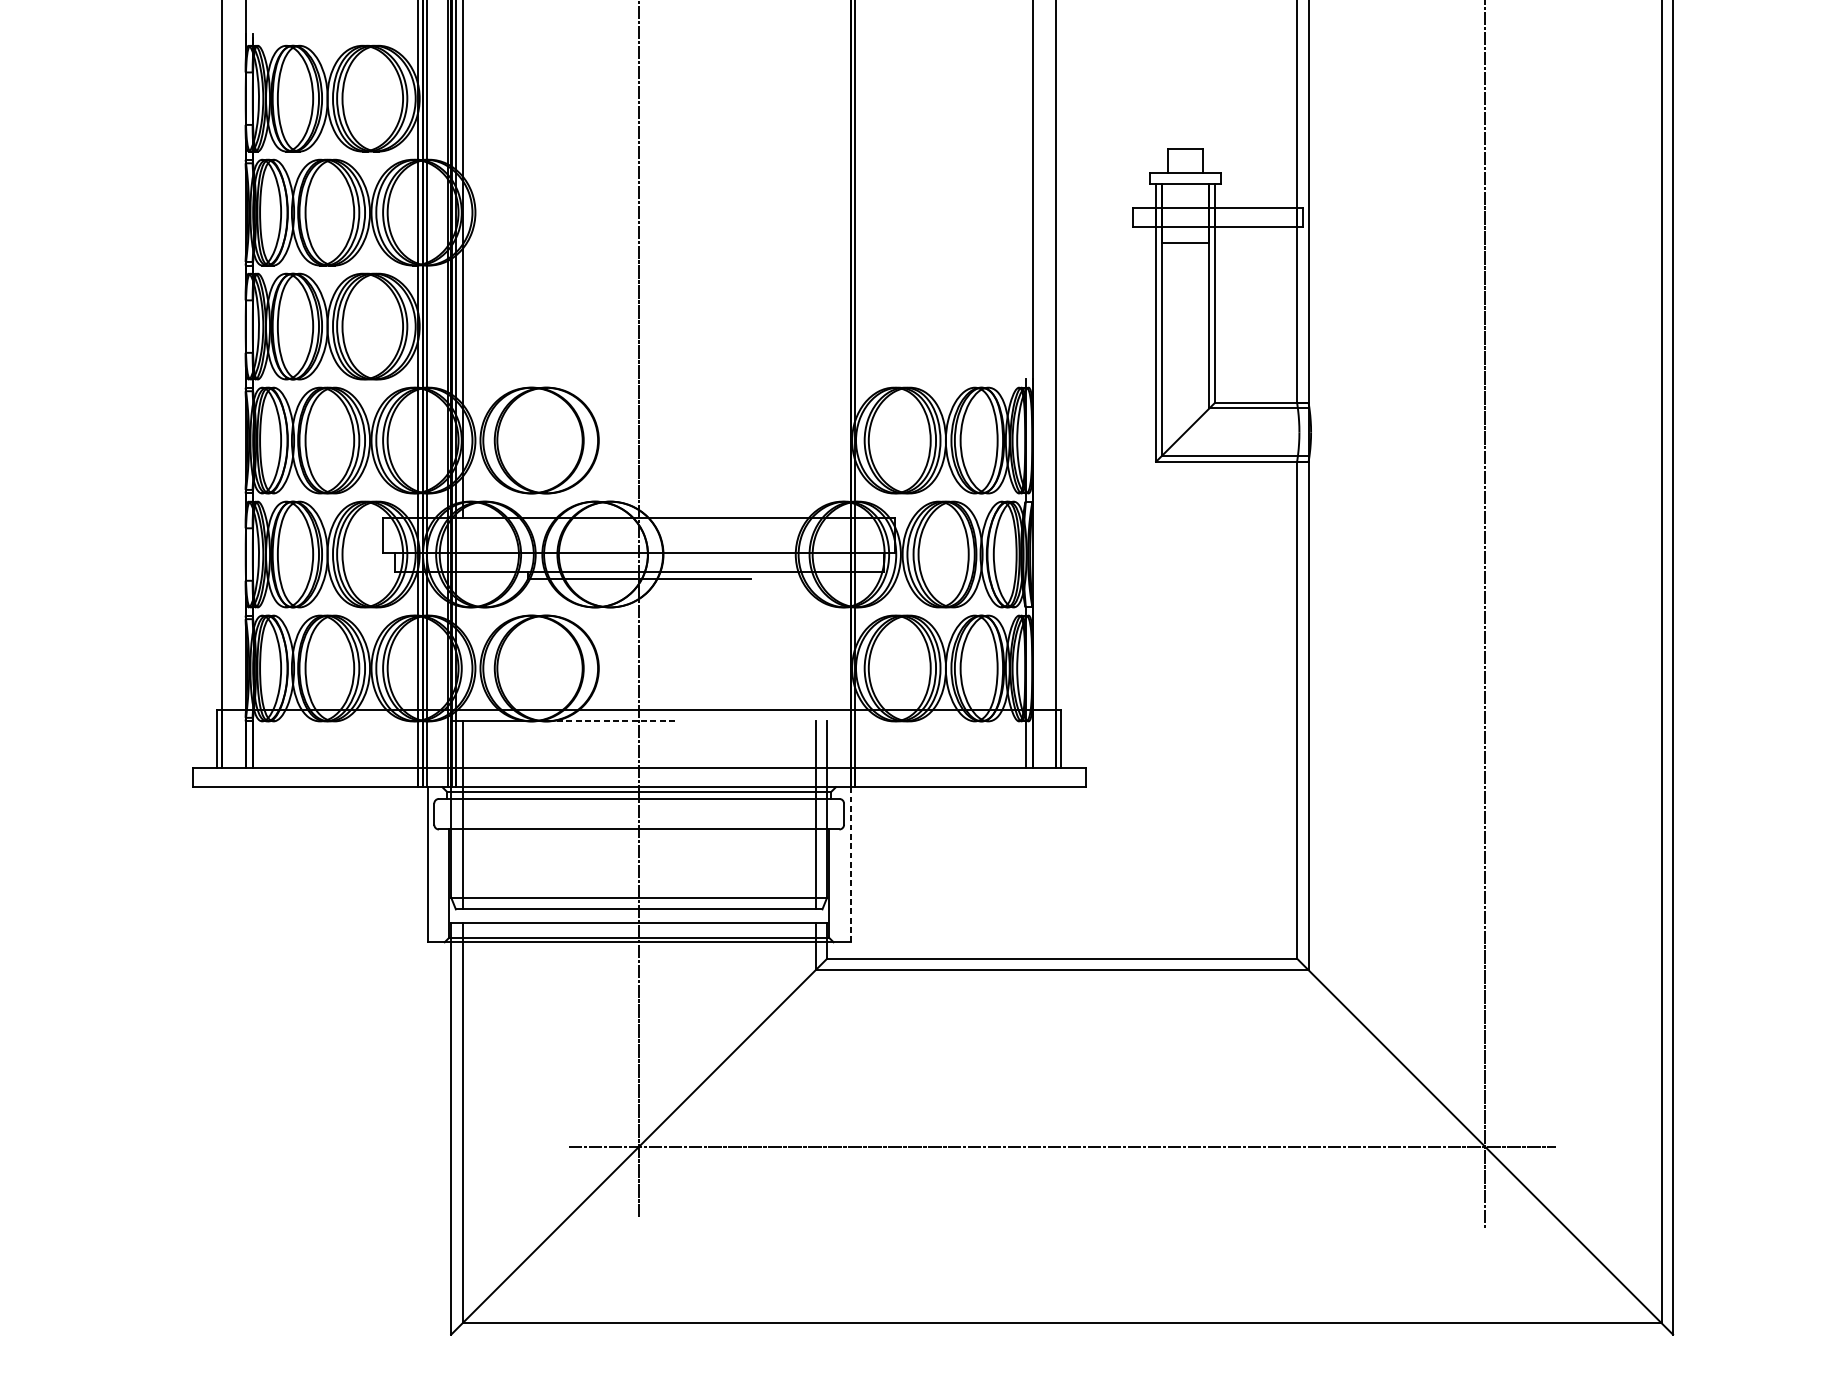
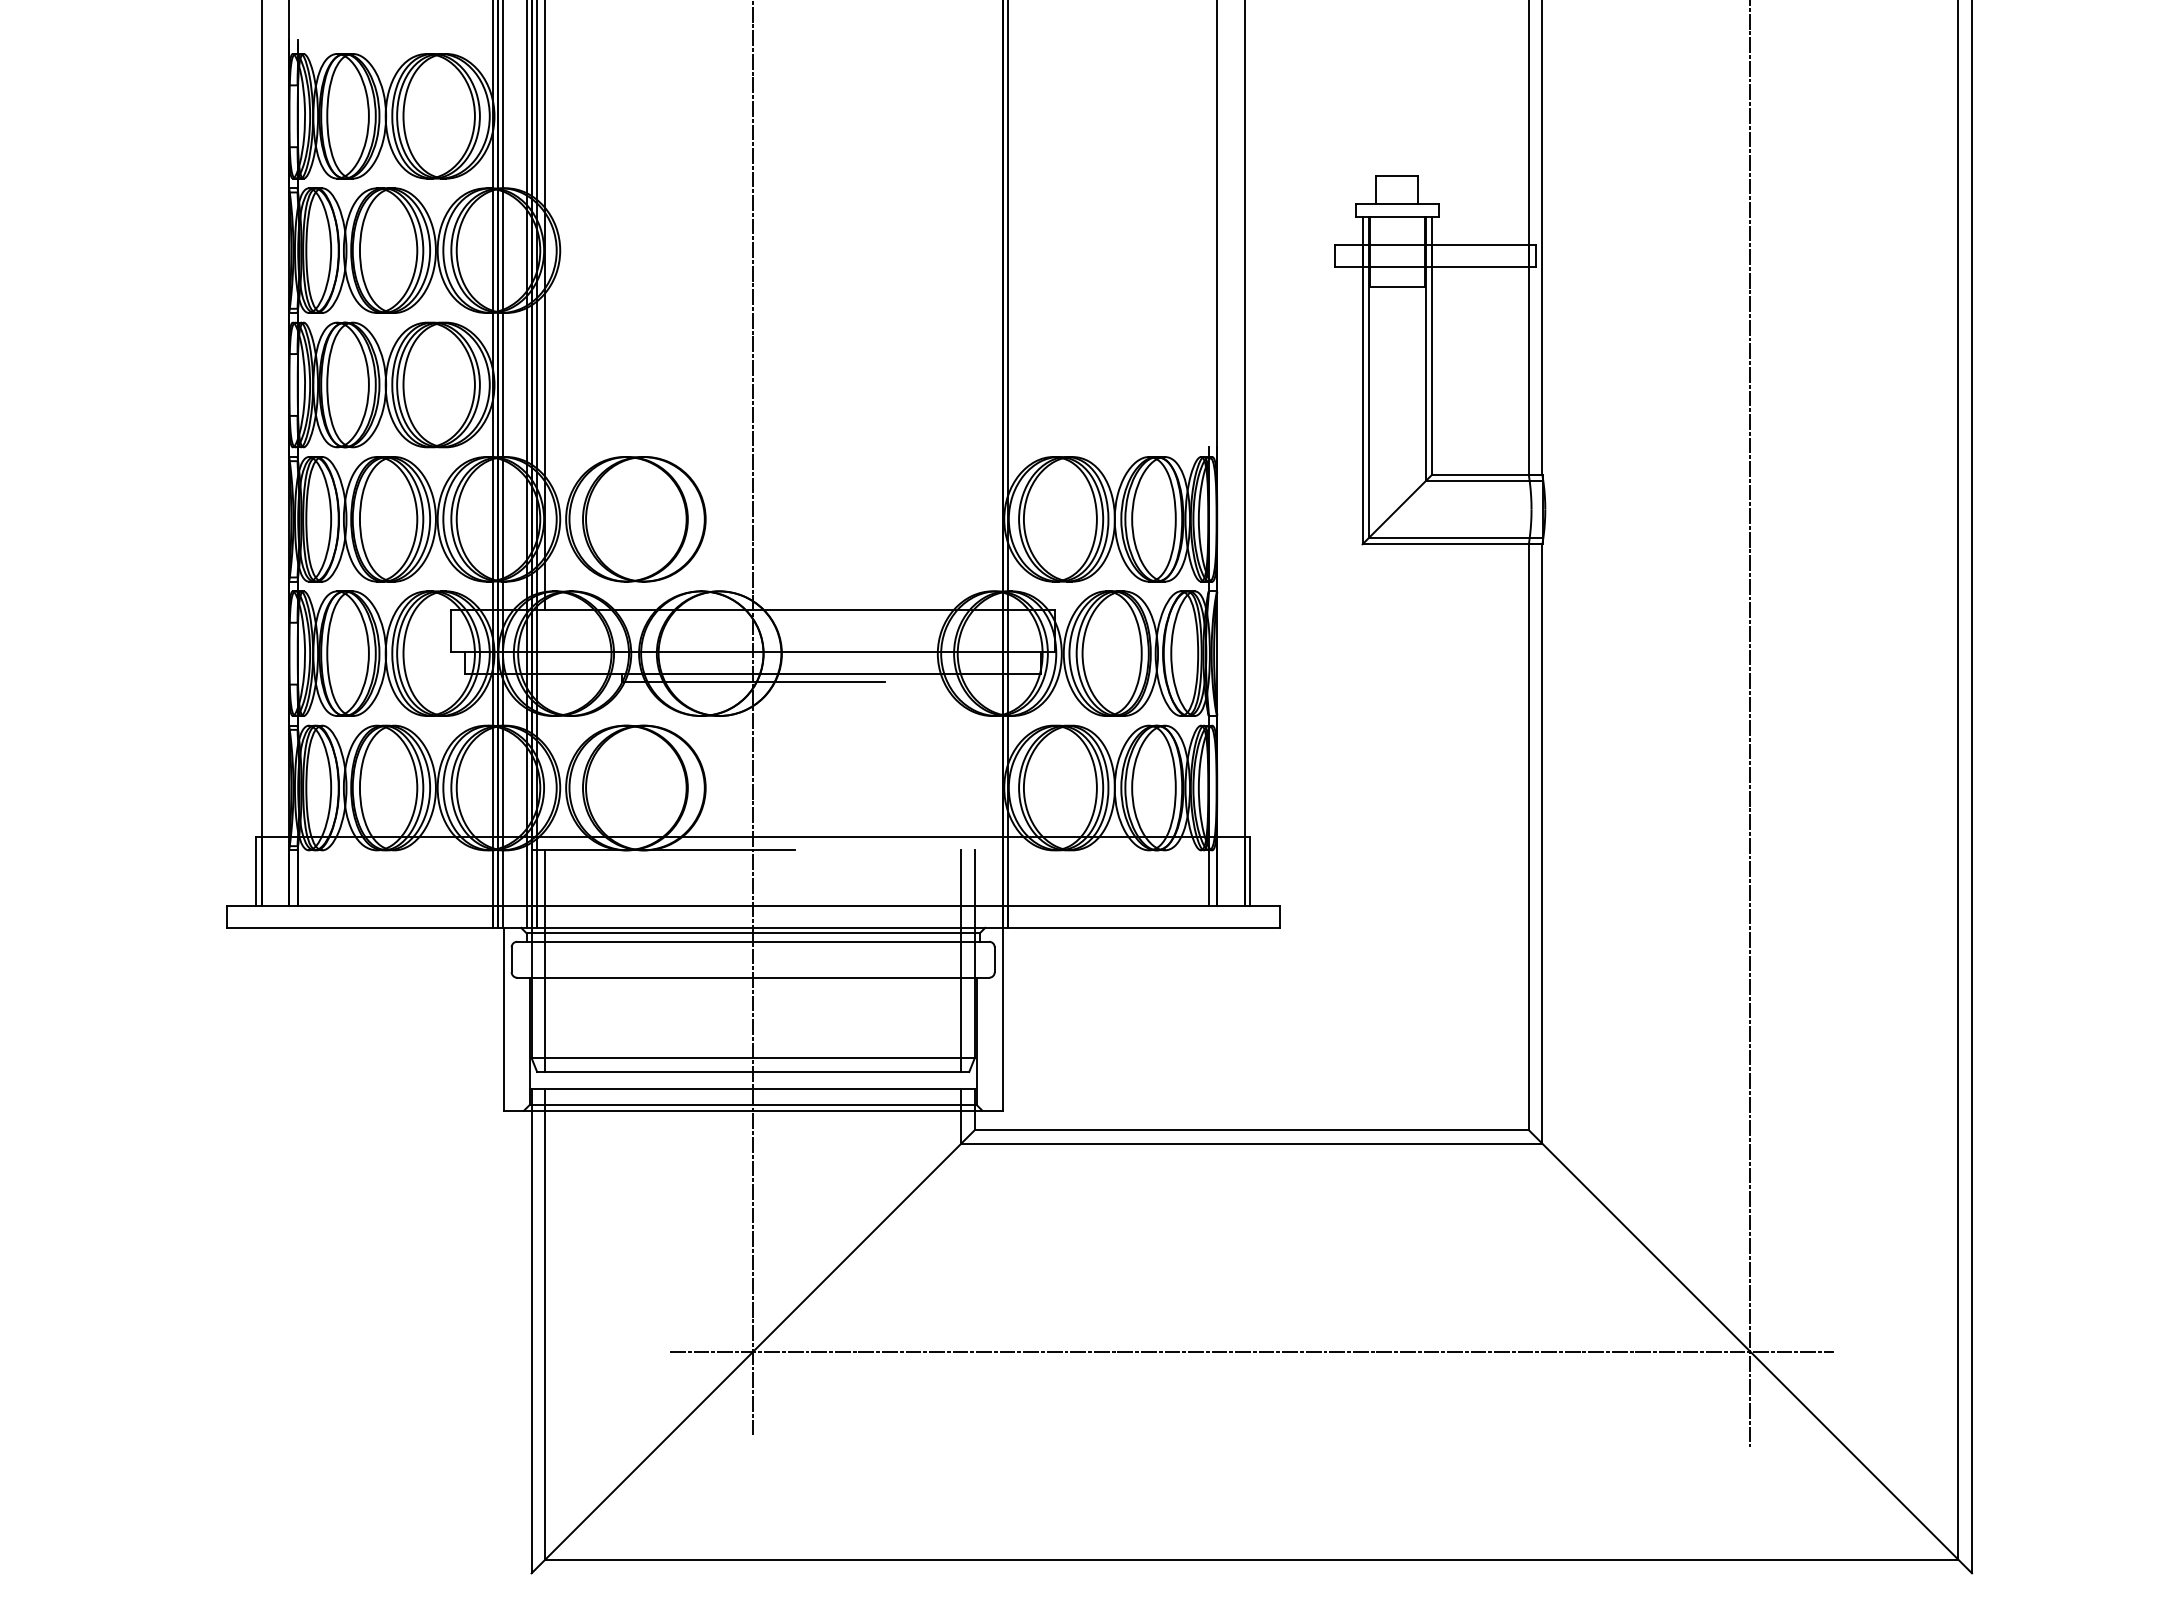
line: (610, 721) -> (719, 850), dashed -> solid
line: (850, 864) -> (1002, 1019), dashed -> solid

